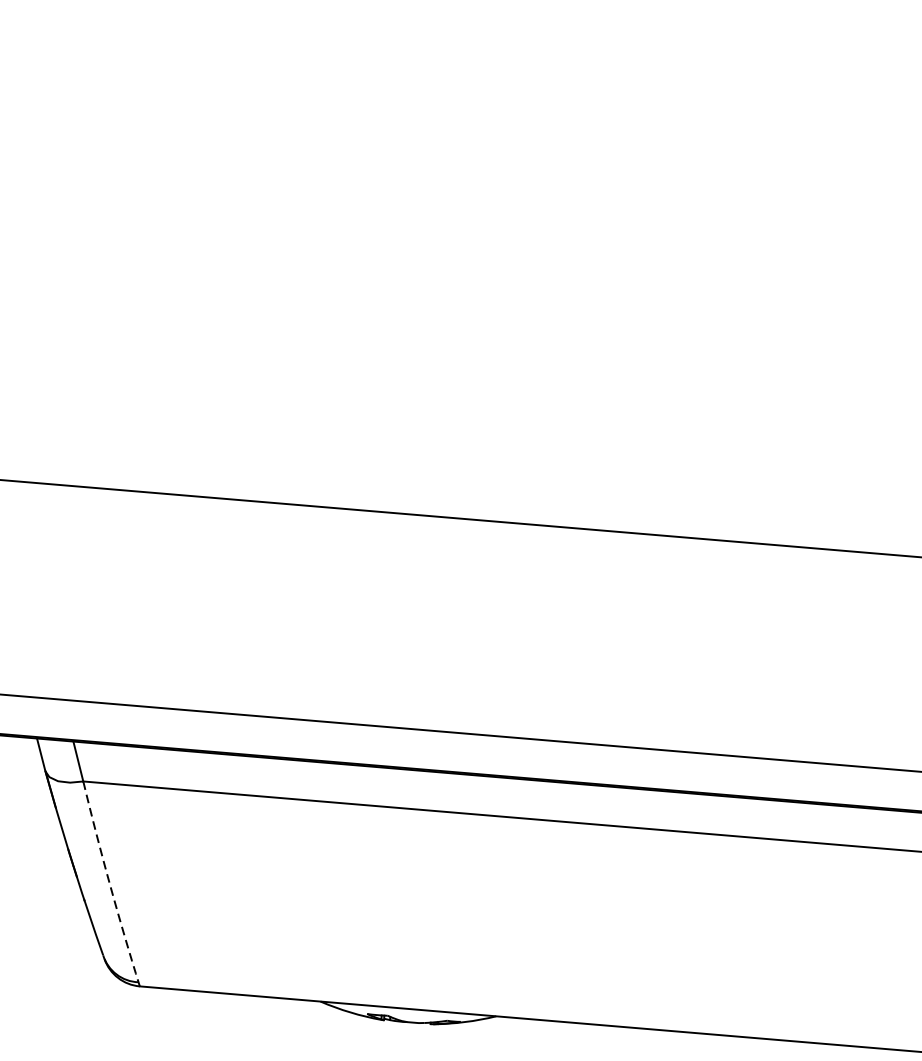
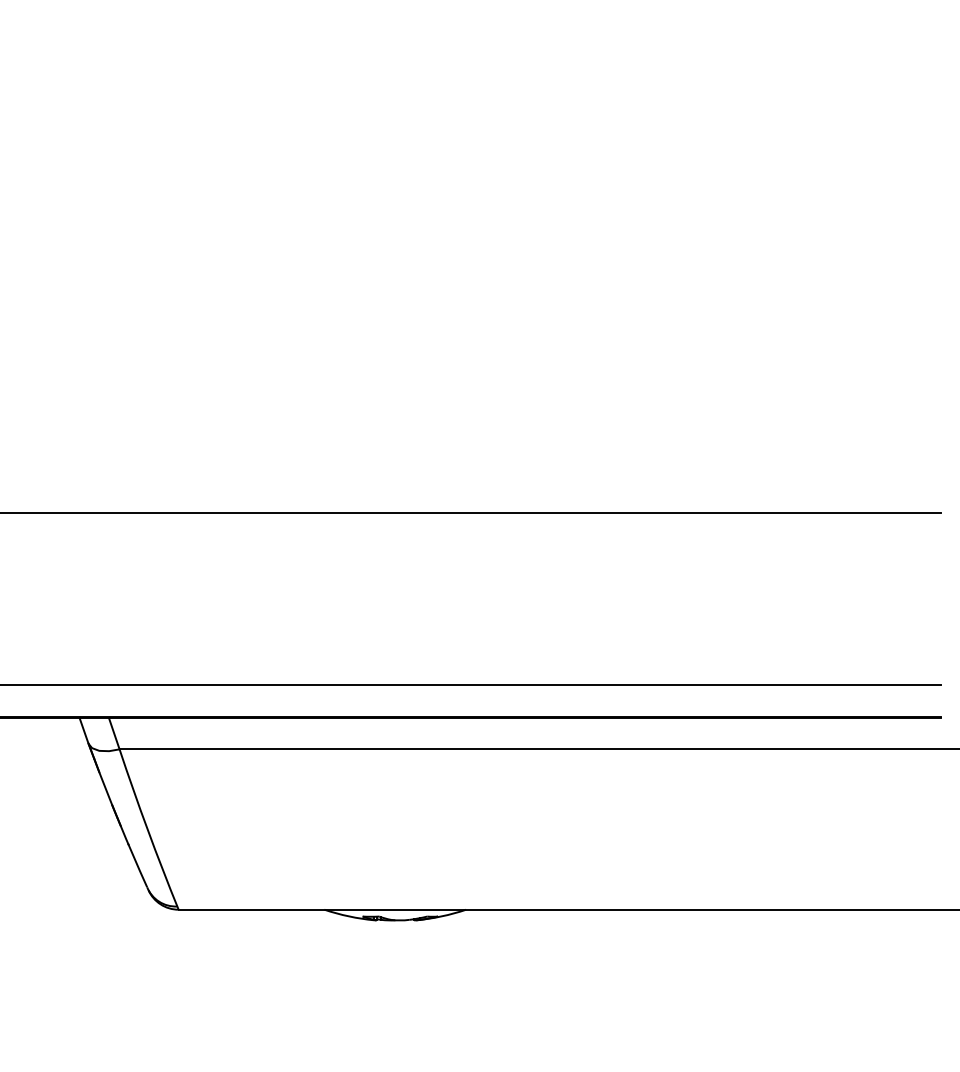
arc: (109, 884) -> (147, 830), dashed -> solid

